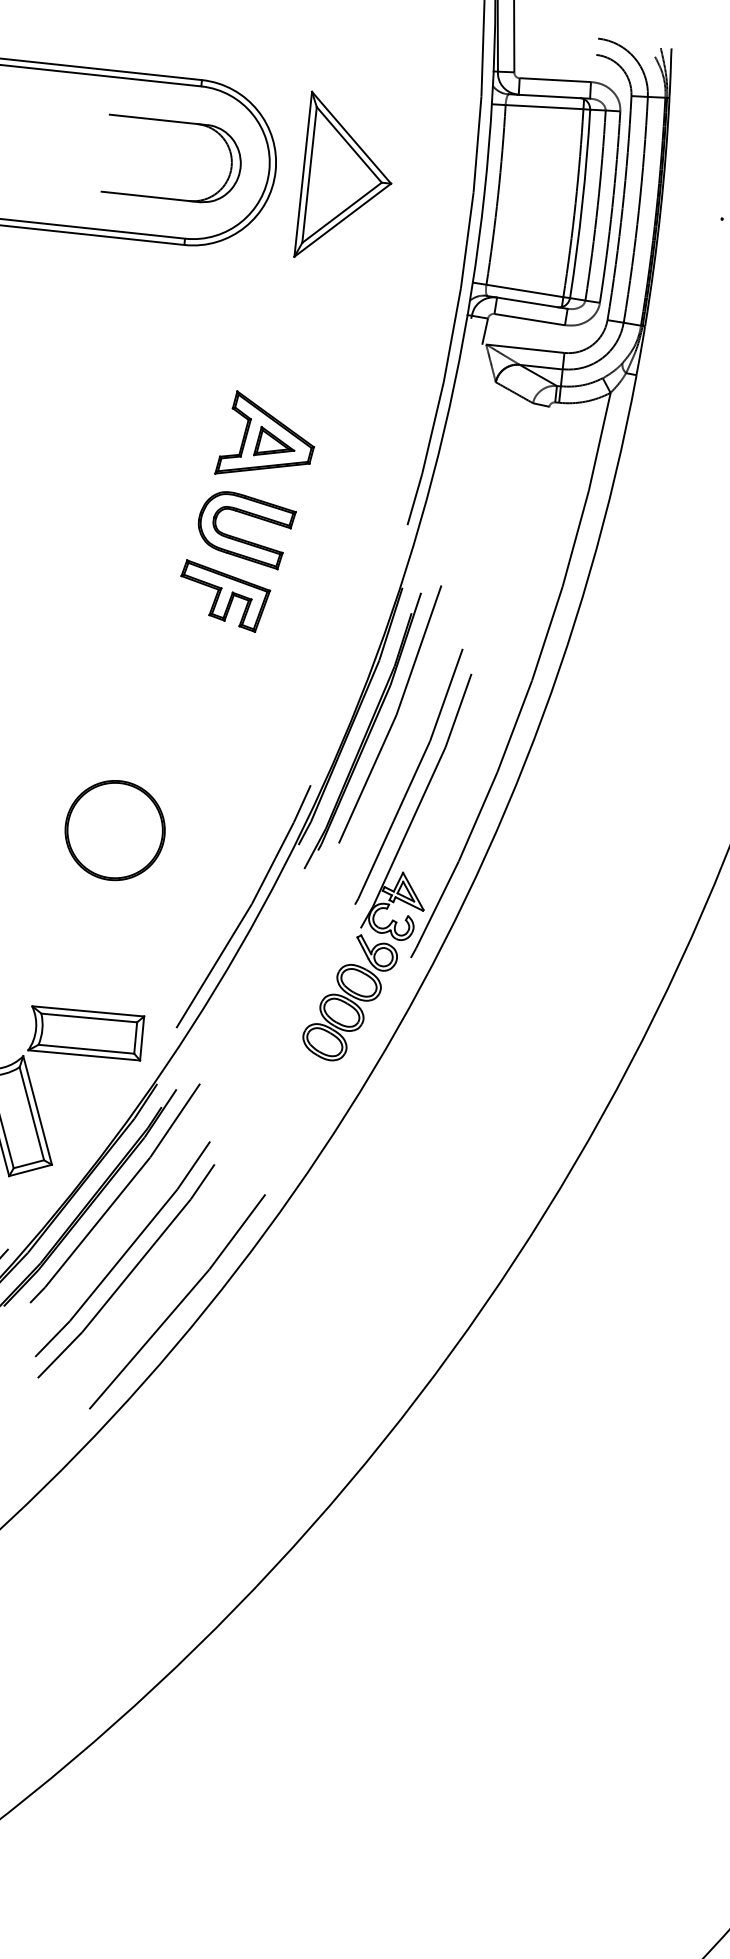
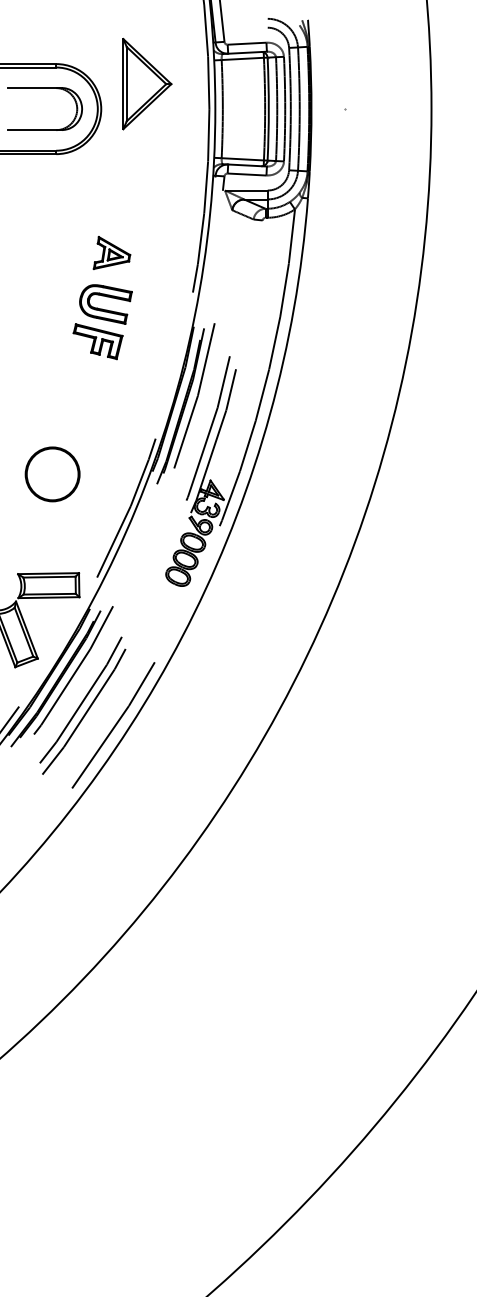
part: (347, 179) -> (147, 84), moved
part: (266, 435) -> (111, 252), size x0.7

